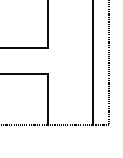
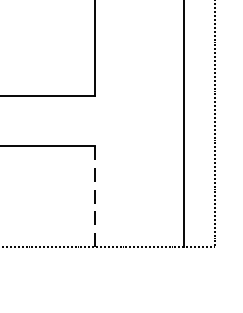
line: (48, 98) -> (95, 195), solid -> dashed

